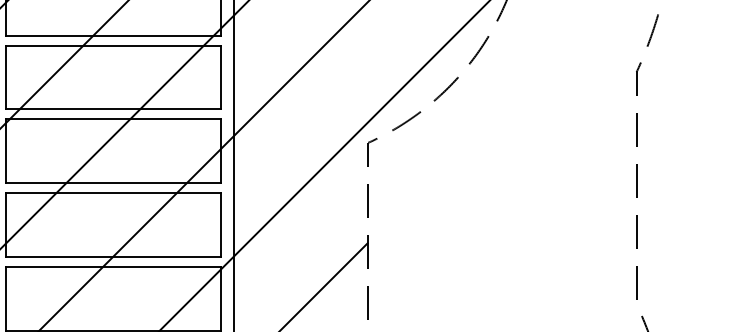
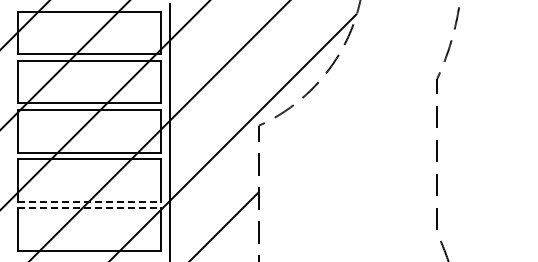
line: (113, 256) -> (89, 201), solid -> dashed
line: (113, 267) -> (89, 208), solid -> dashed

